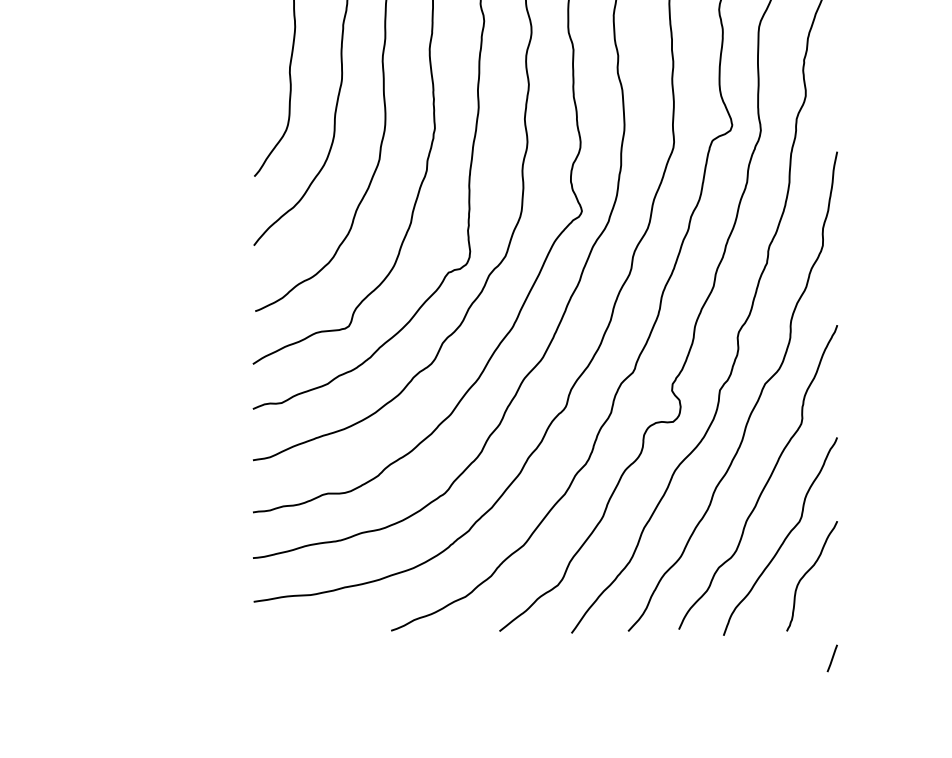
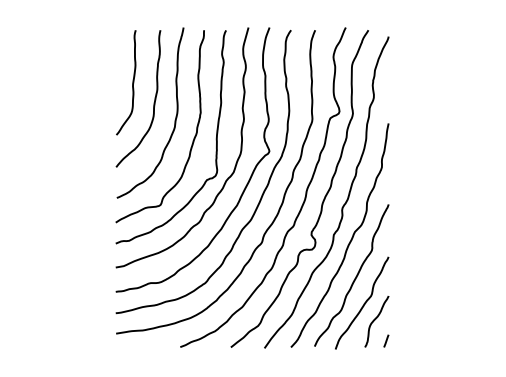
line: (832, 657) -> (386, 340), moved

